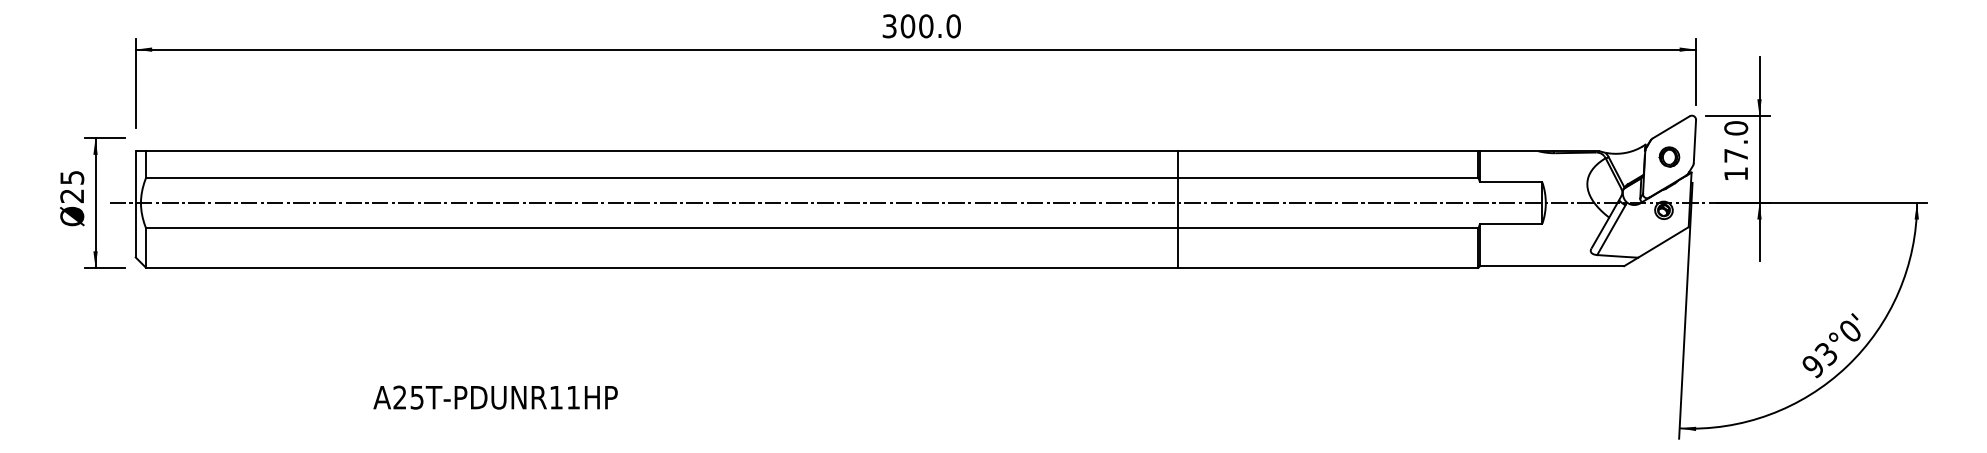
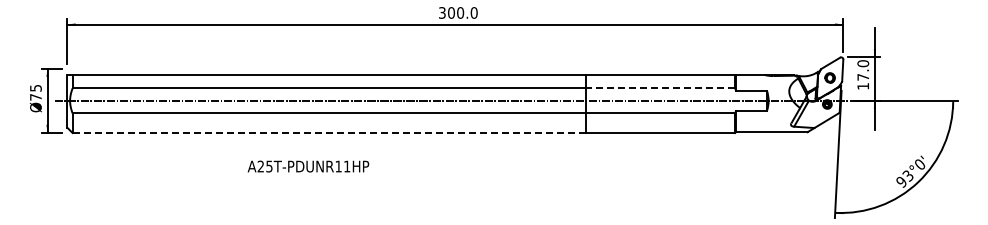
line: (1328, 178) -> (660, 88), solid -> dashed
text: (71, 196) -> (35, 97), Ø25 -> Ø75
line: (662, 268) -> (329, 133), solid -> dashed
text: (495, 397) -> (308, 166), moved

